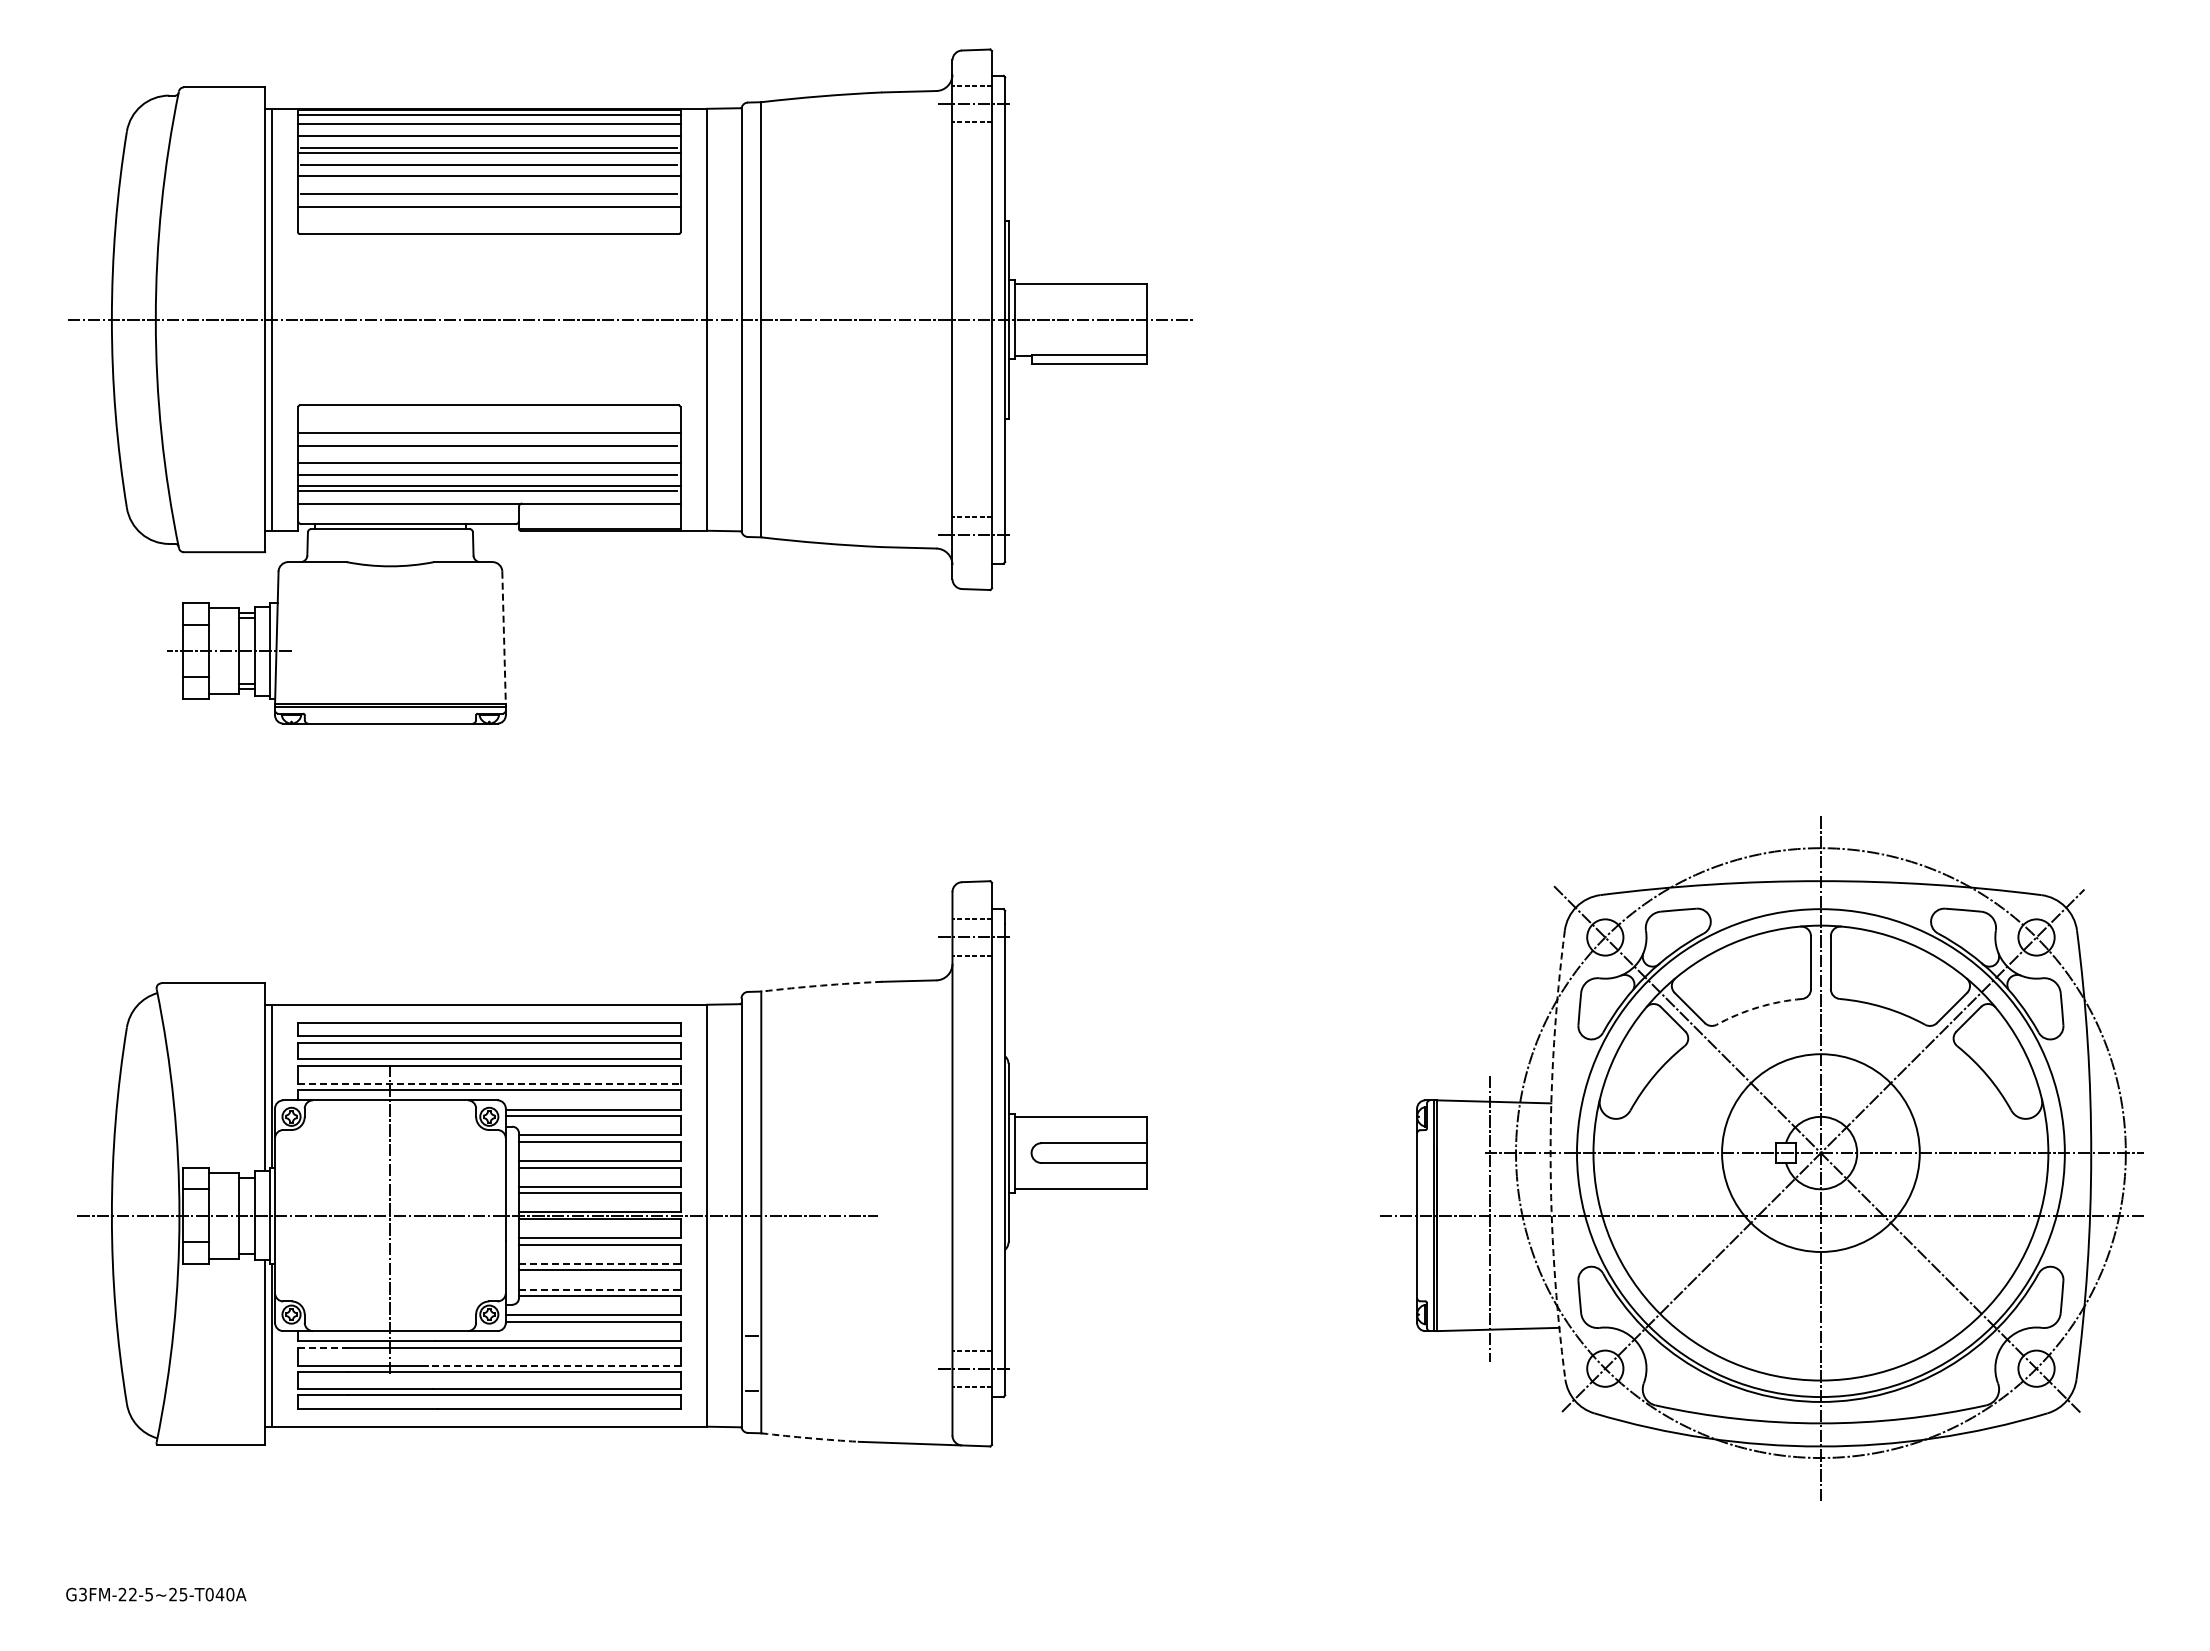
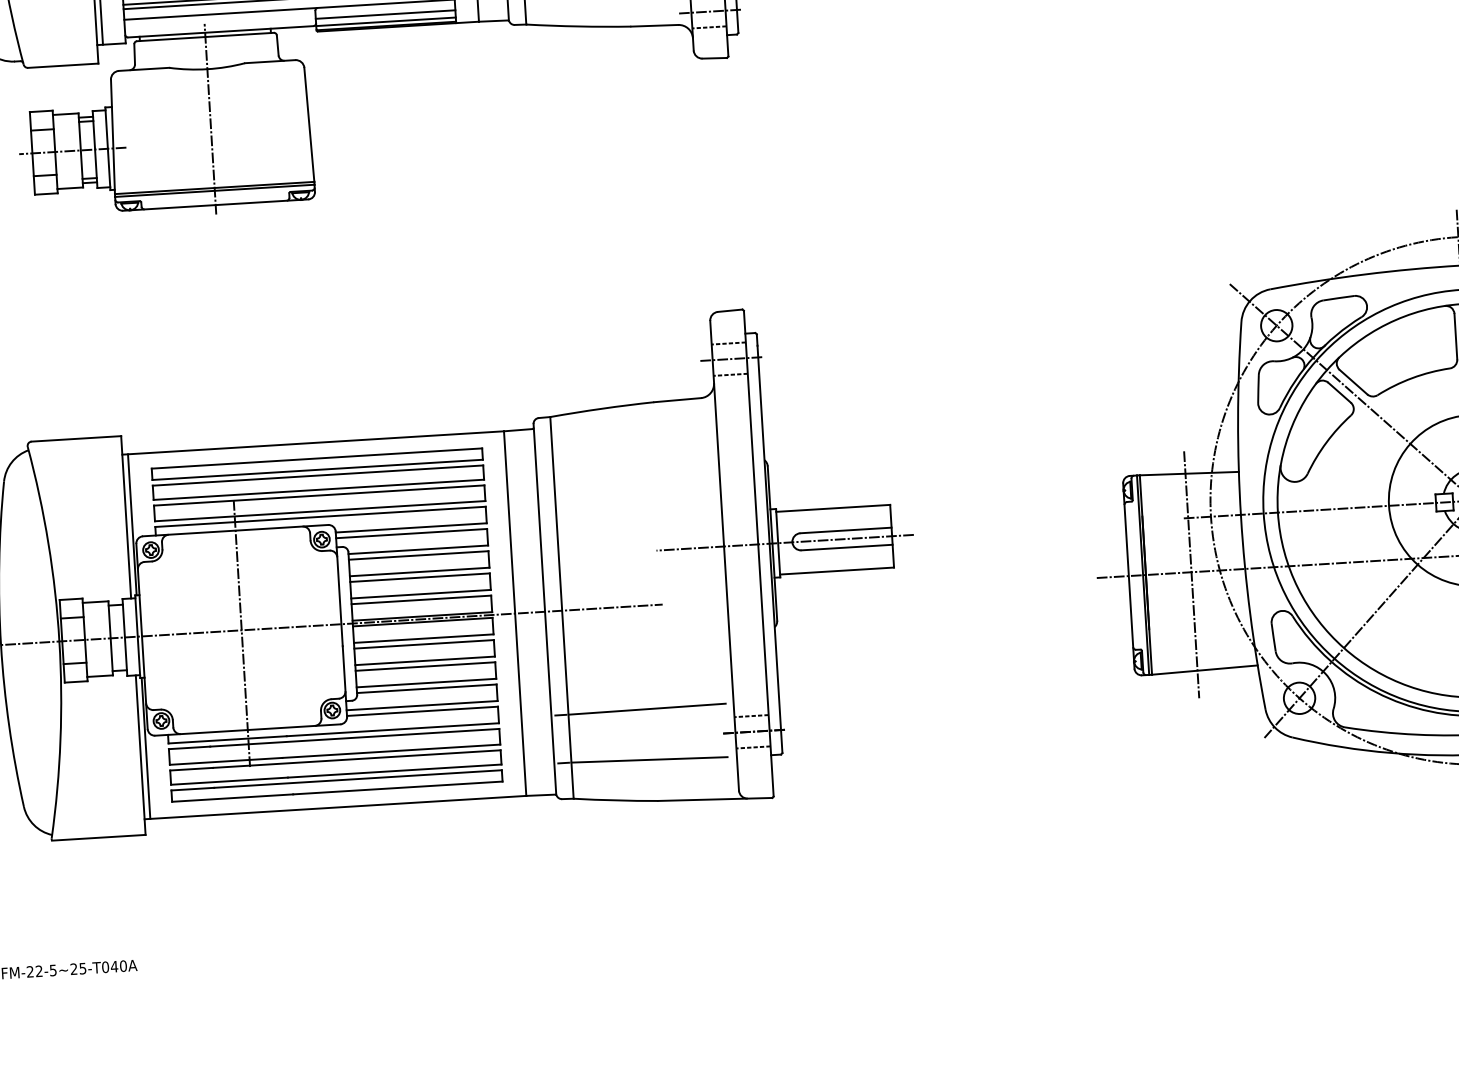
line: (599, 515) -> (385, 14), added
line: (599, 524) -> (385, 22), added
line: (972, 553) -> (709, 27), added
line: (390, 623) -> (210, 118), added
line: (504, 638) -> (309, 125), dashed -> solid
arc: (821, 985) -> (602, 408), dashed -> solid
arc: (1757, 1007) -> (1411, 378), dashed -> solid
line: (489, 1083) -> (320, 510), dashed -> solid
line: (1023, 1153) -> (785, 543), added
arc: (1550, 1155) -> (1240, 516), dashed -> solid
line: (599, 1263) -> (424, 660), dashed -> solid
line: (599, 1289) -> (426, 683), dashed -> solid
line: (852, 1335) -> (647, 709), added
line: (322, 1347) -> (189, 747), dashed -> solid
line: (553, 1365) -> (390, 751), dashed -> solid
line: (851, 1393) -> (649, 759), added
arc: (809, 1438) -> (615, 800), dashed -> solid

